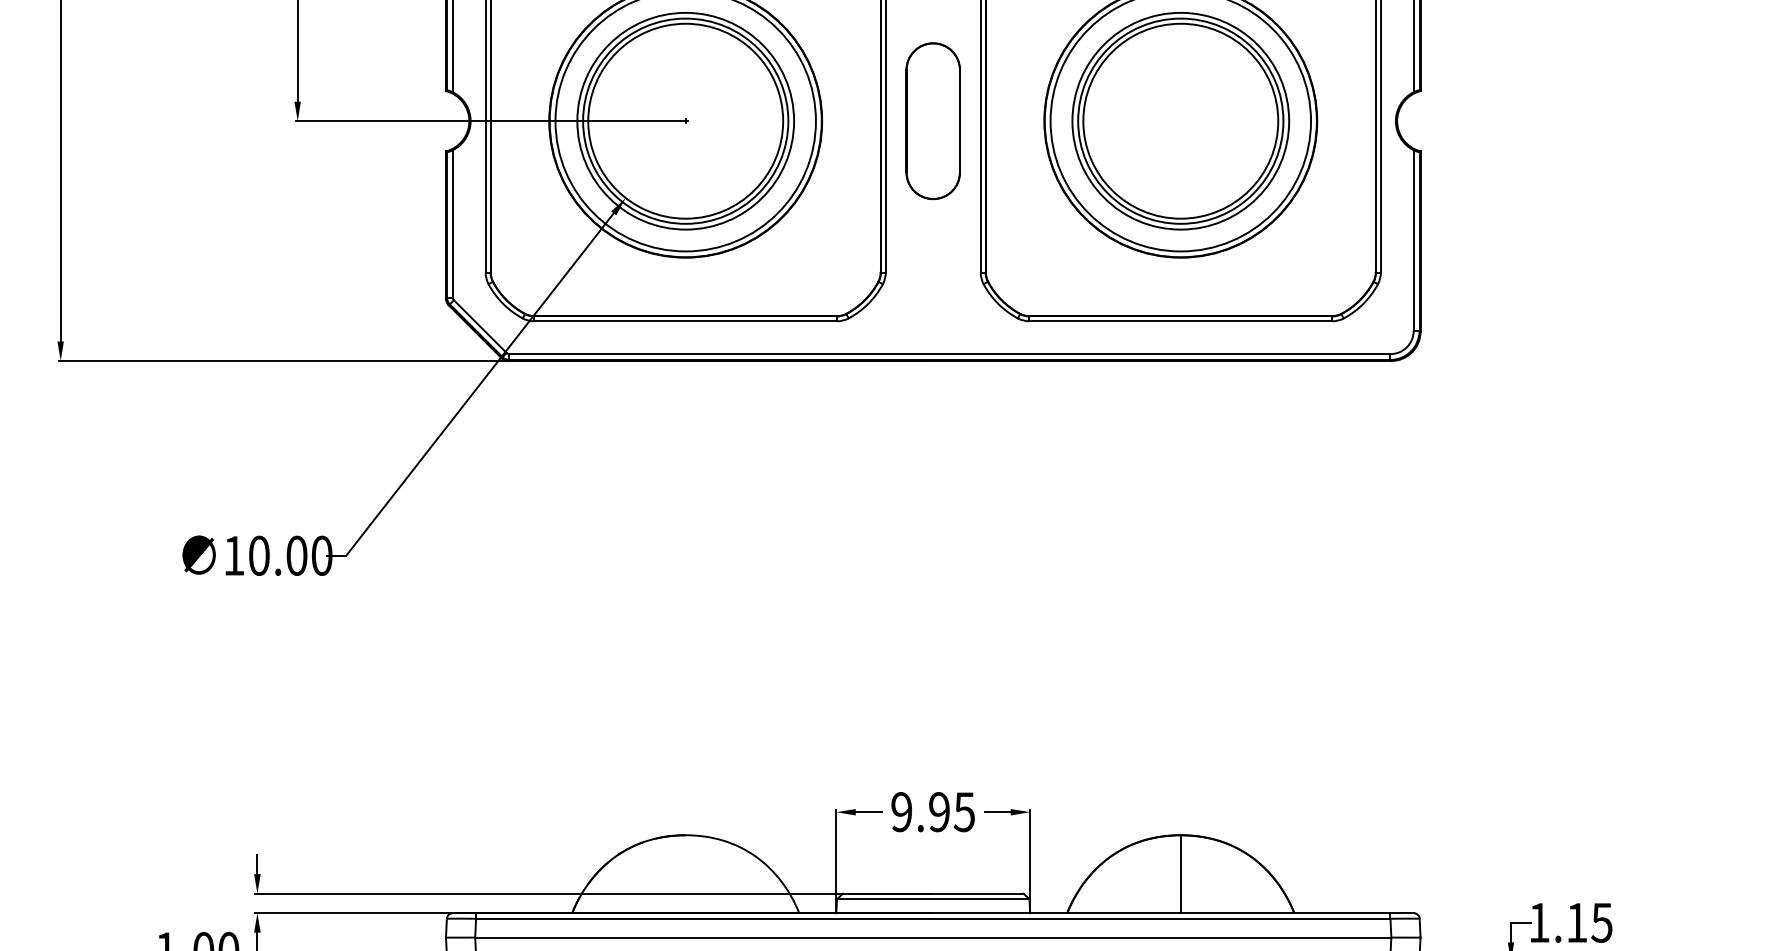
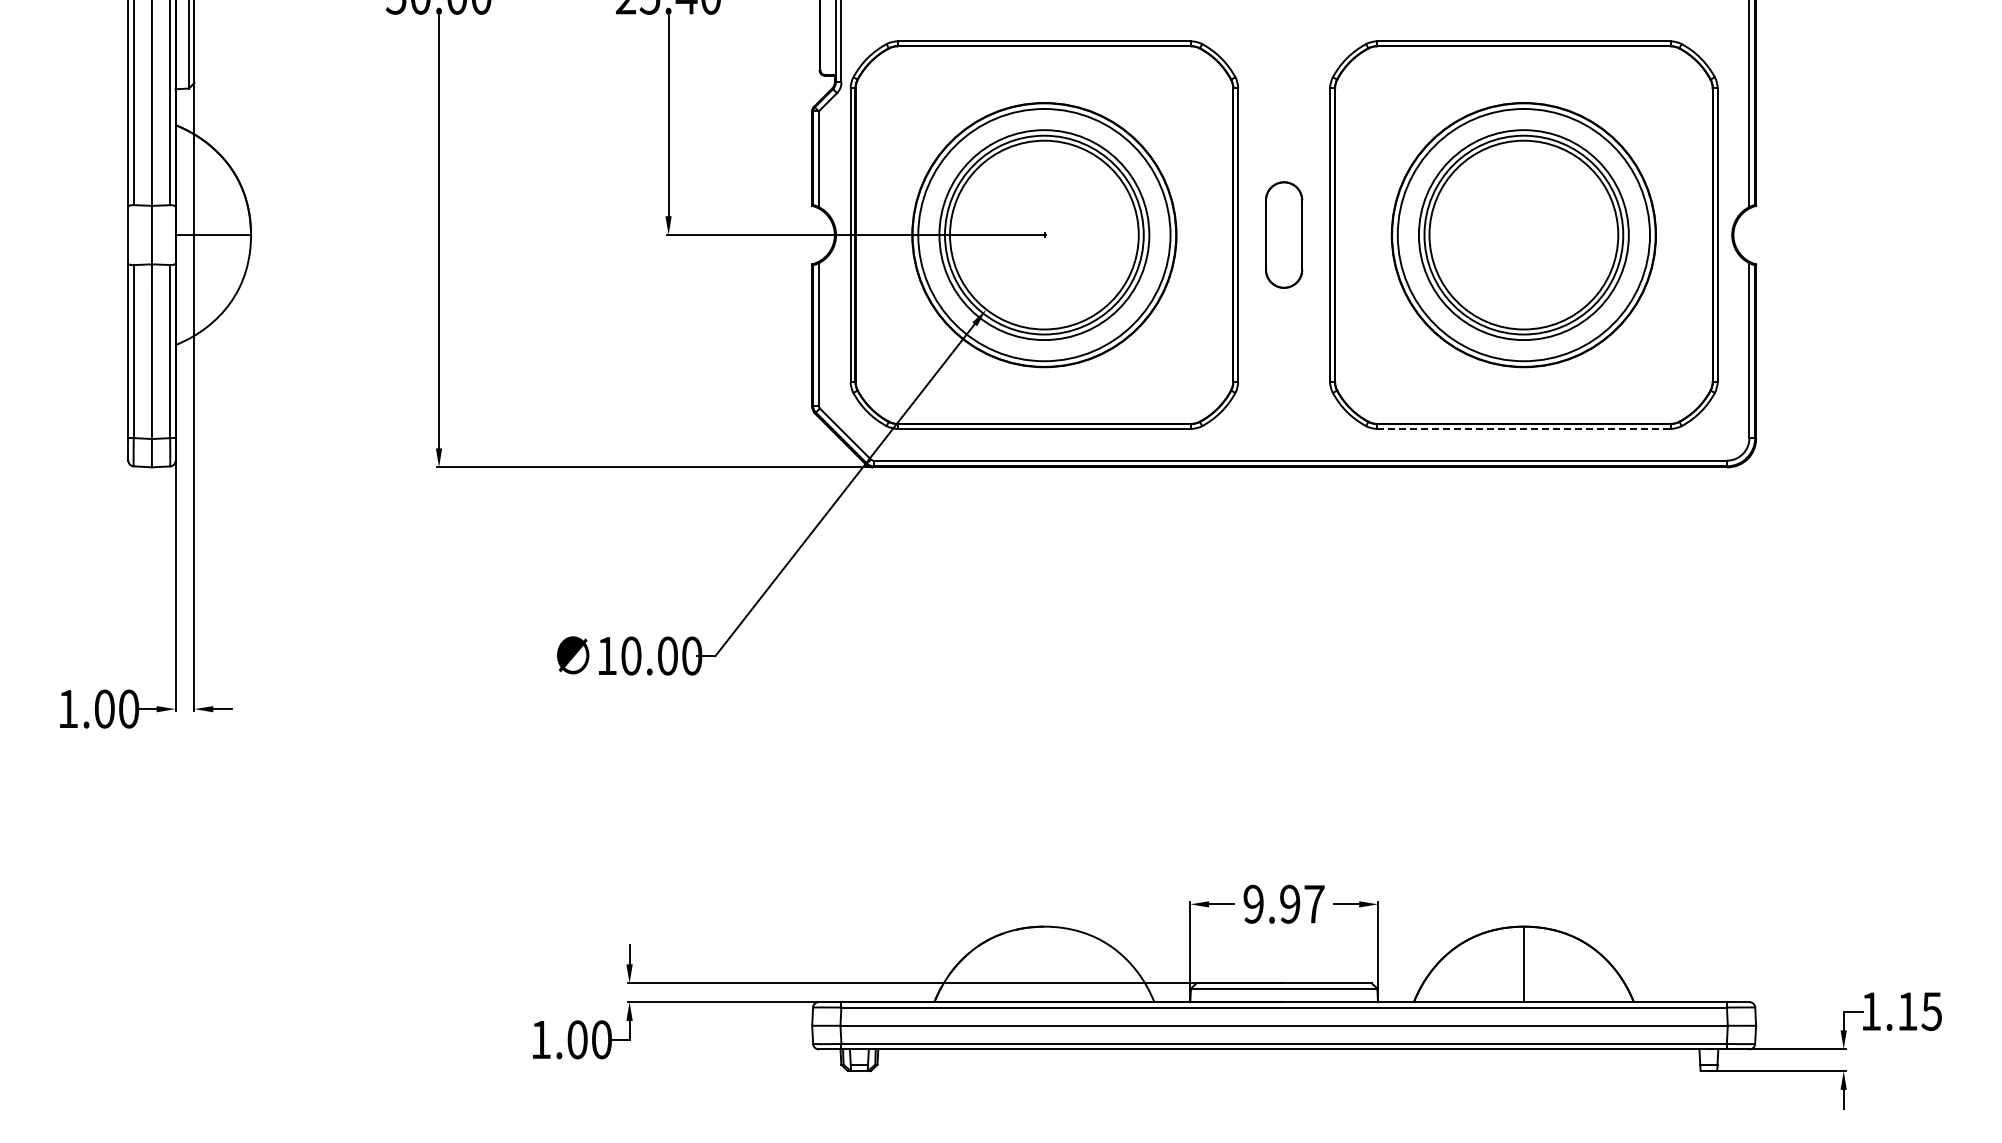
part: (932, 120) -> (1283, 234), size x0.7
line: (1180, 320) -> (1523, 428), solid -> dashed
text: (963, 812) -> (1313, 904), 9.95 -> 9.97

